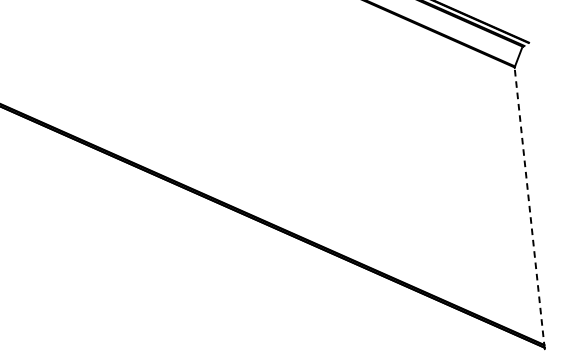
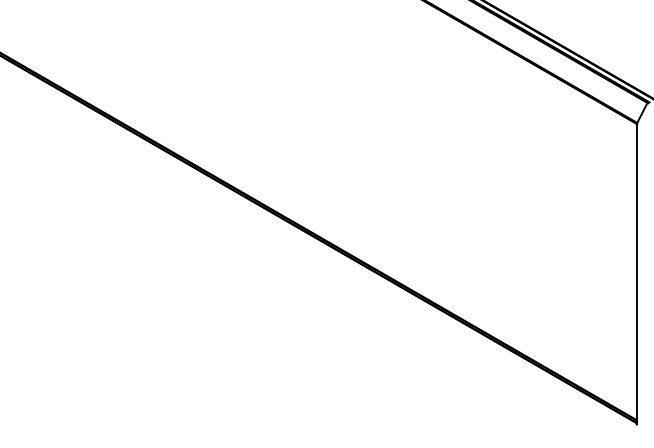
line: (529, 208) -> (636, 274), dashed -> solid

